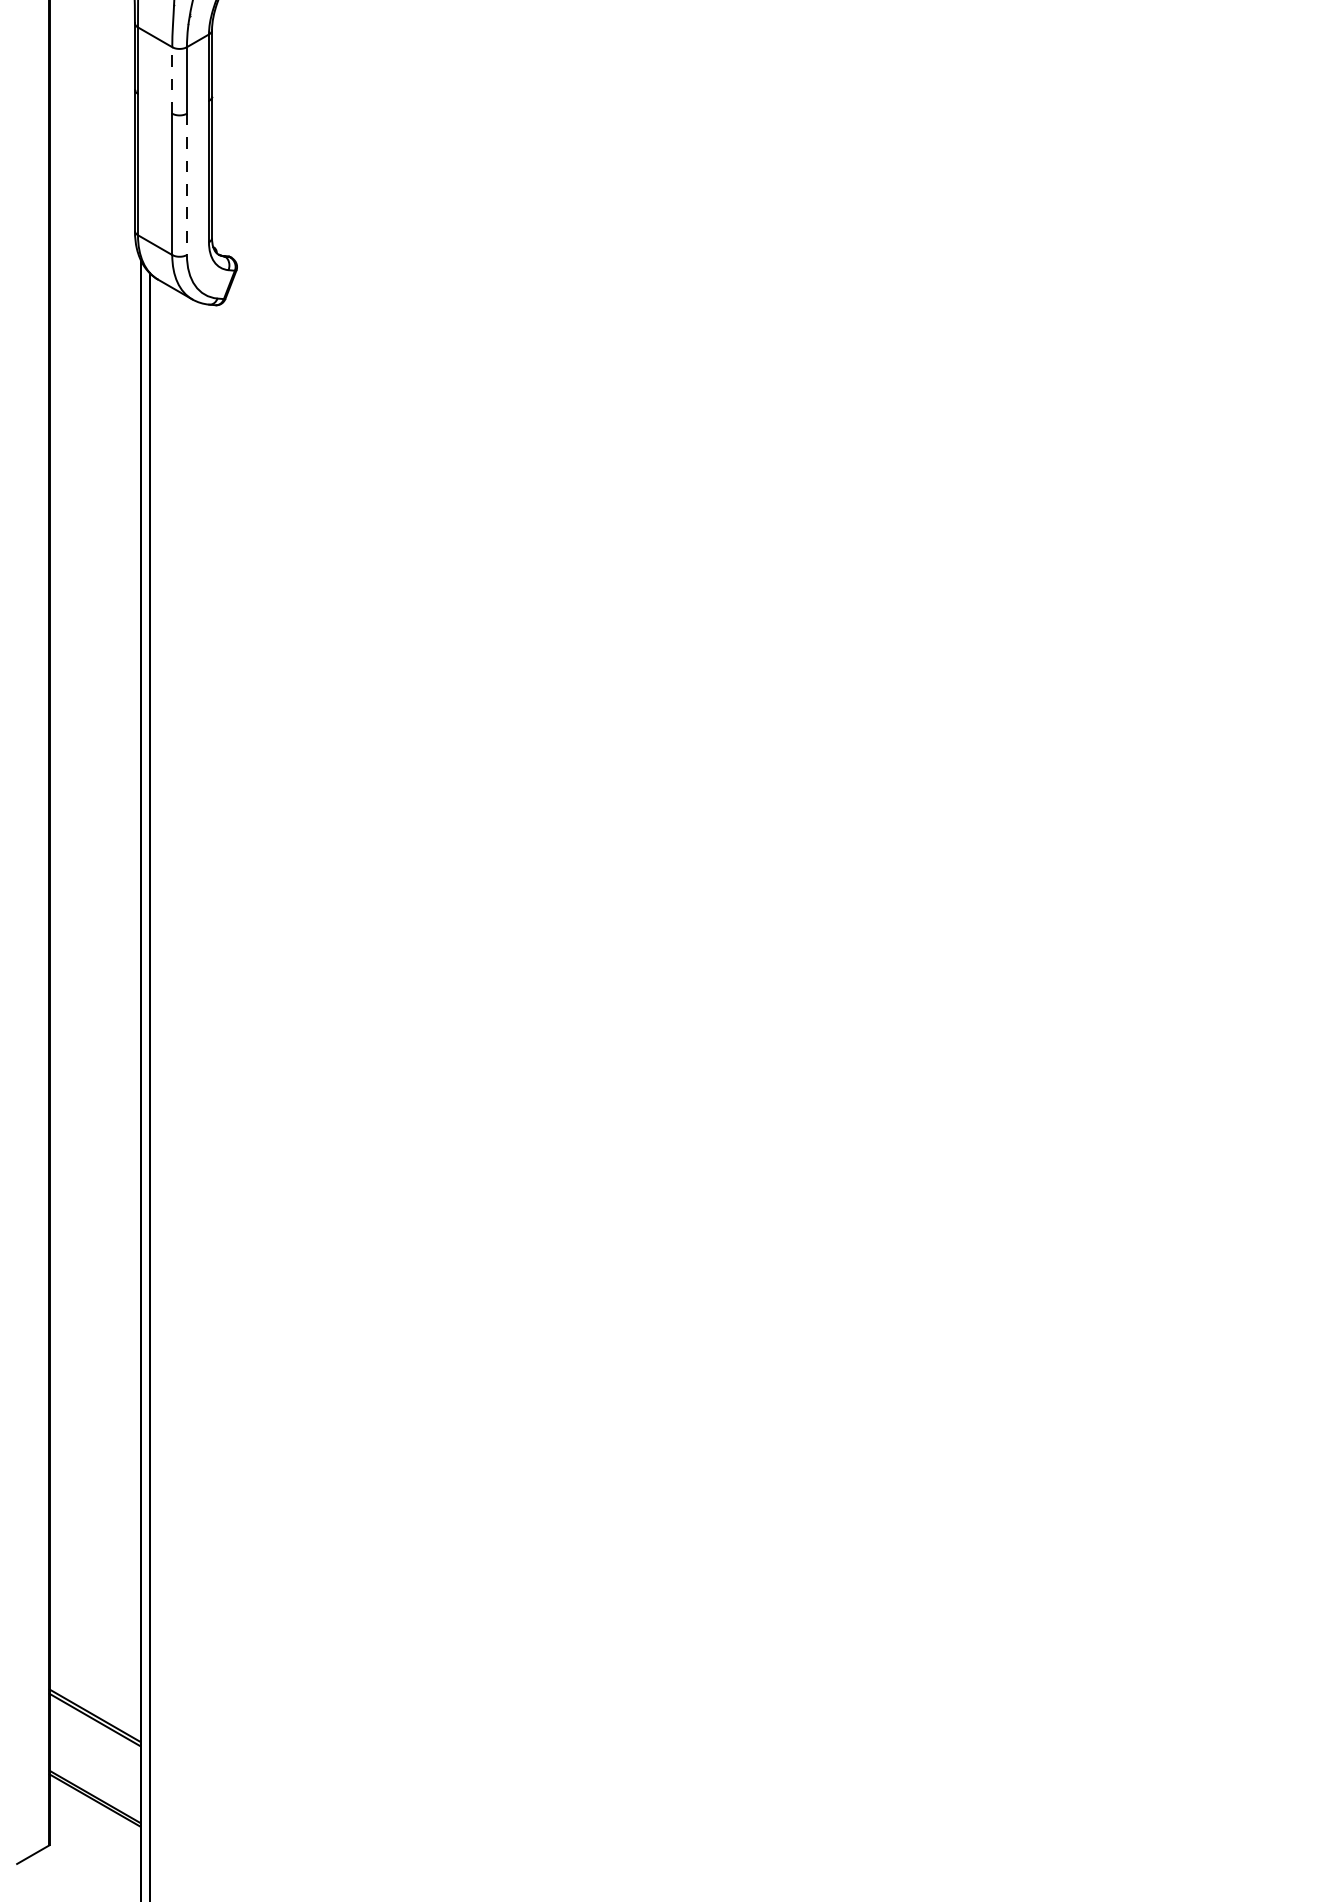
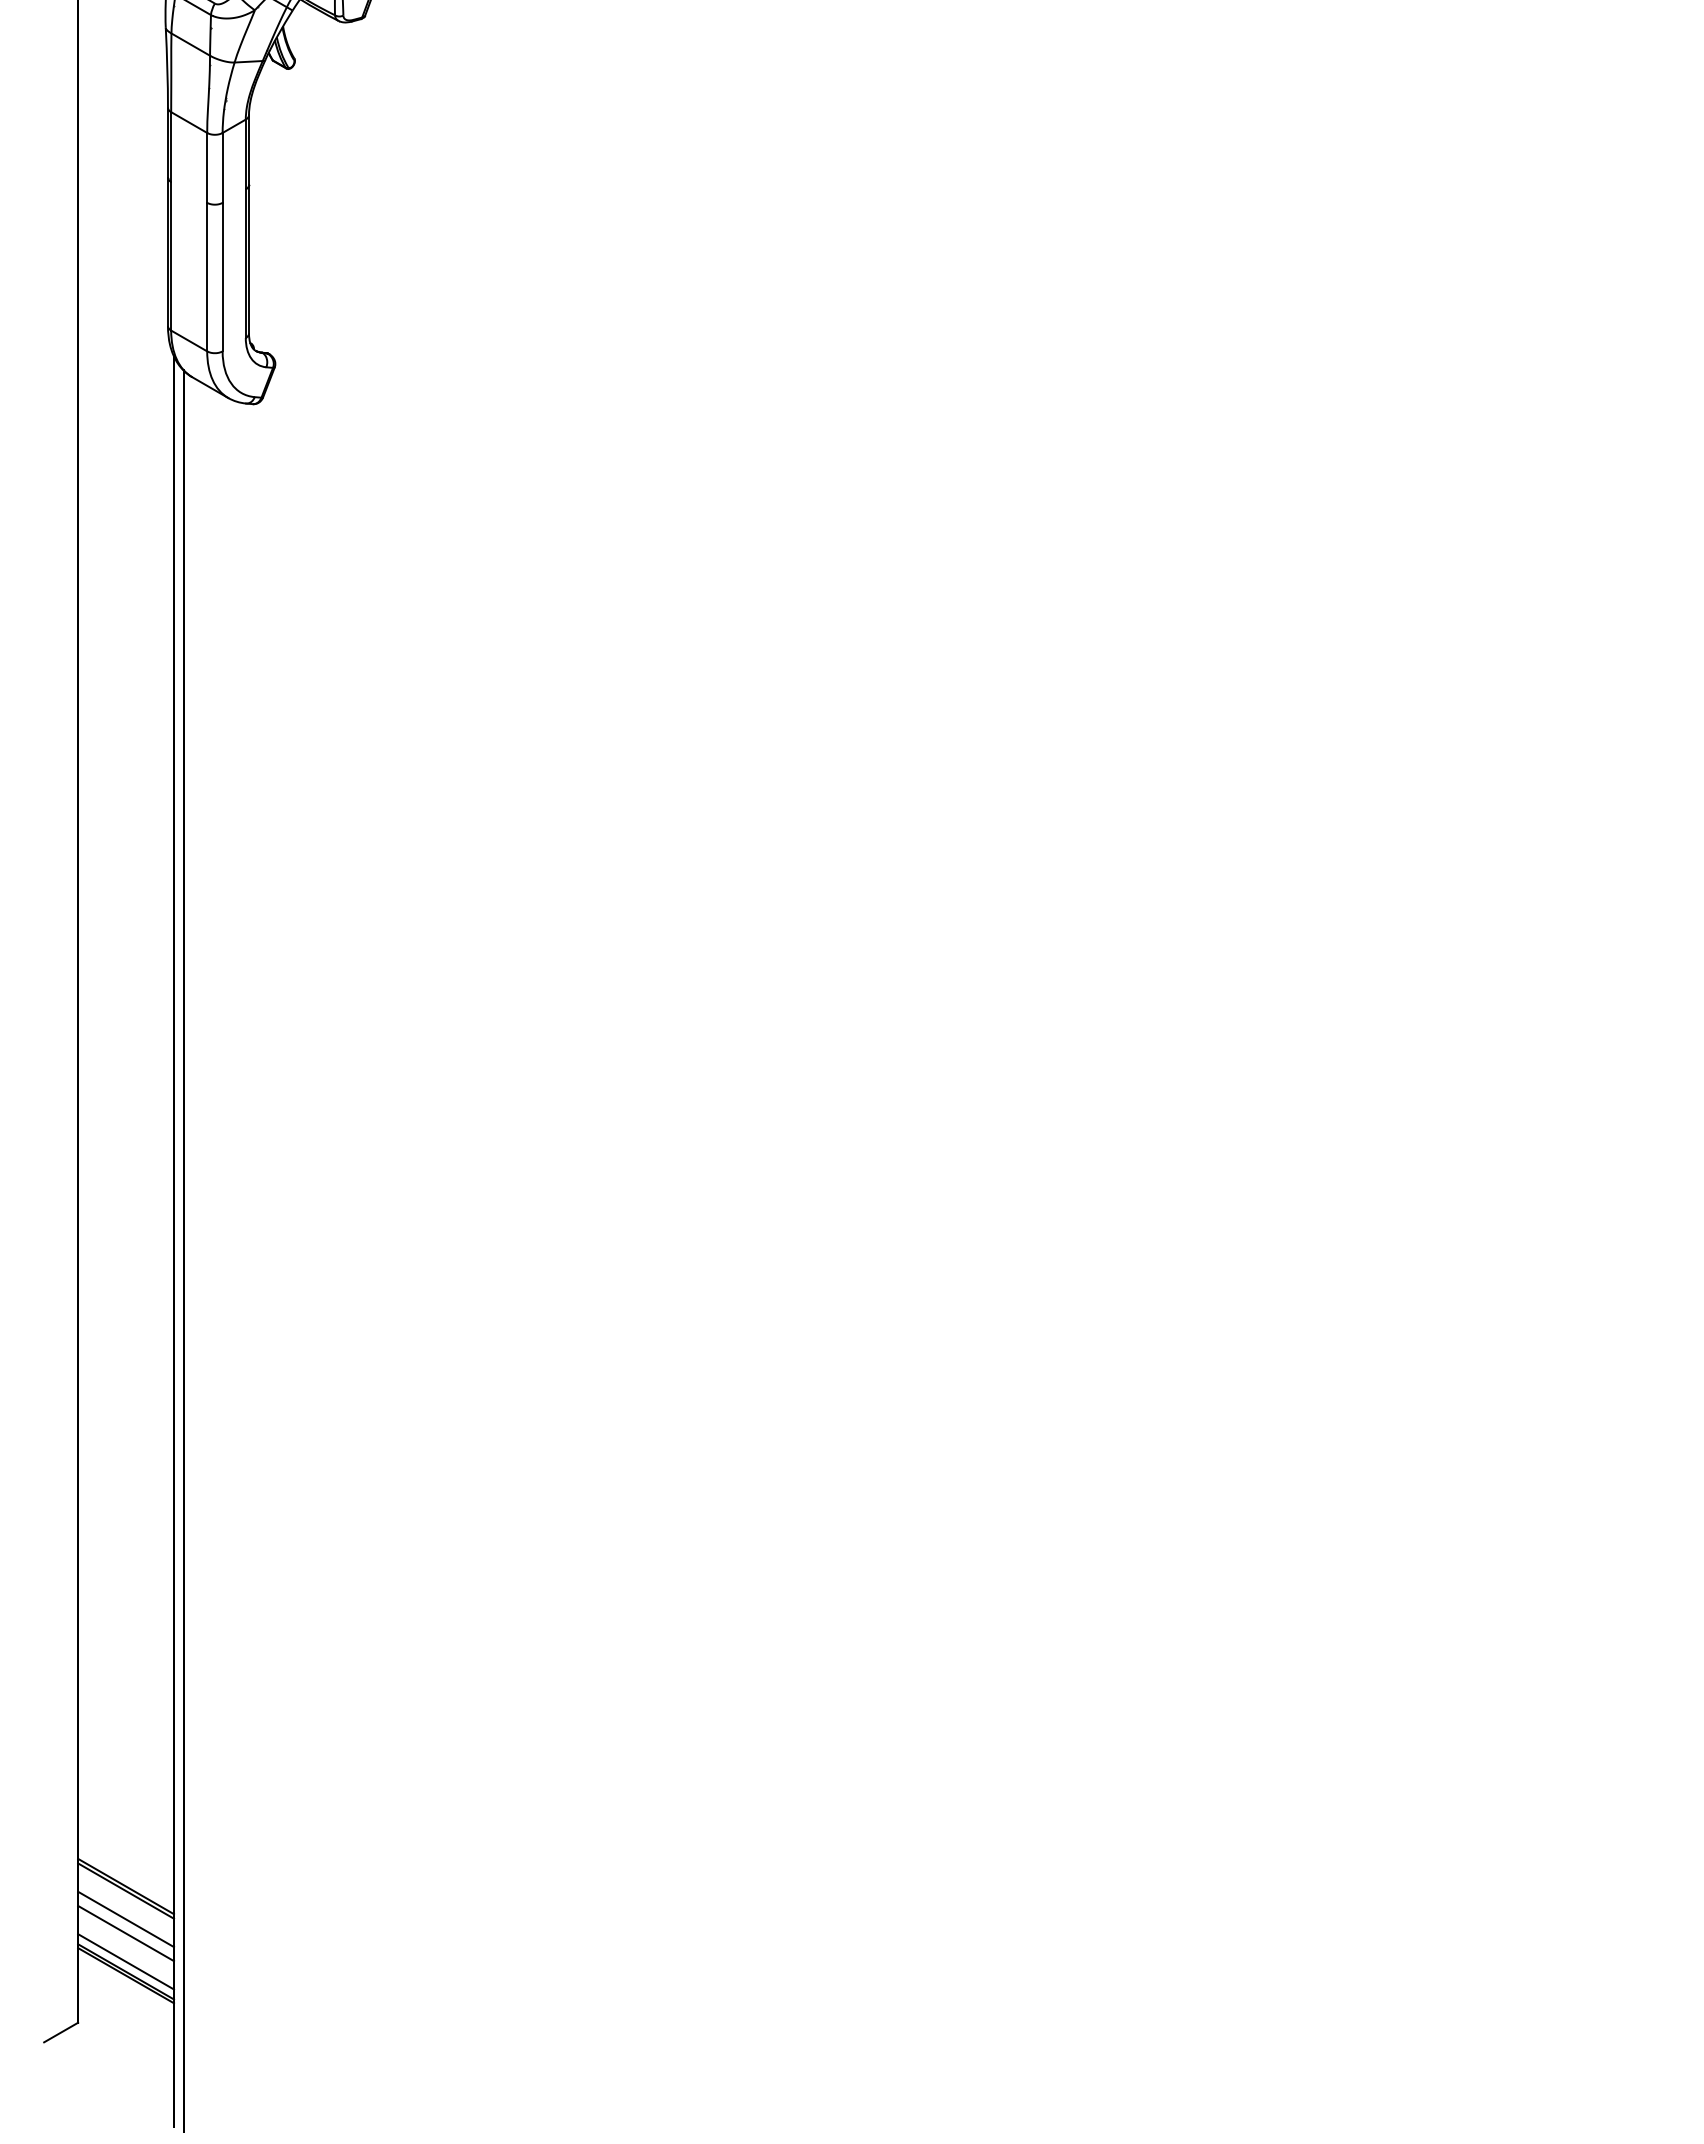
line: (172, 80) -> (207, 167), dashed -> solid
line: (186, 184) -> (222, 277), dashed -> solid
line: (95, 1747) -> (126, 1919), added
line: (95, 1760) -> (126, 1933), added
line: (95, 1787) -> (126, 1961), added

